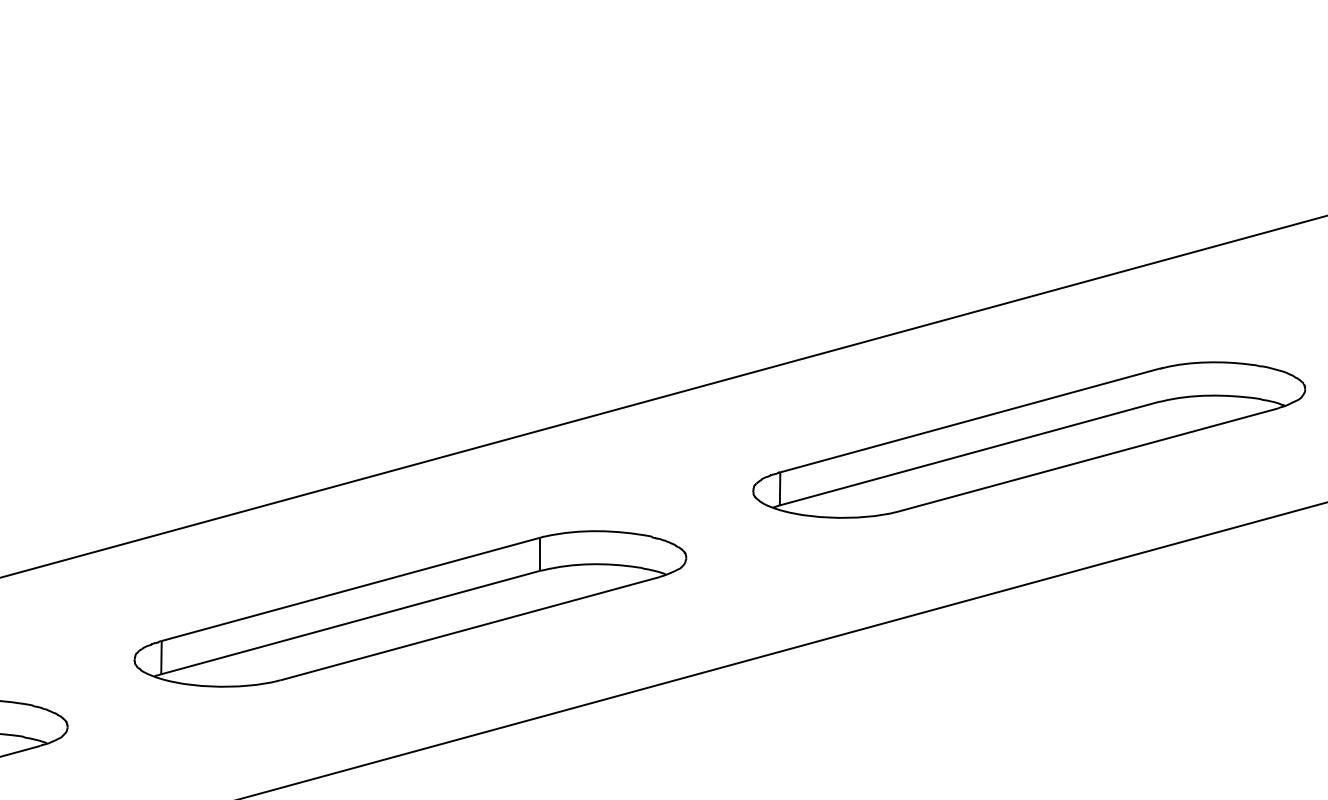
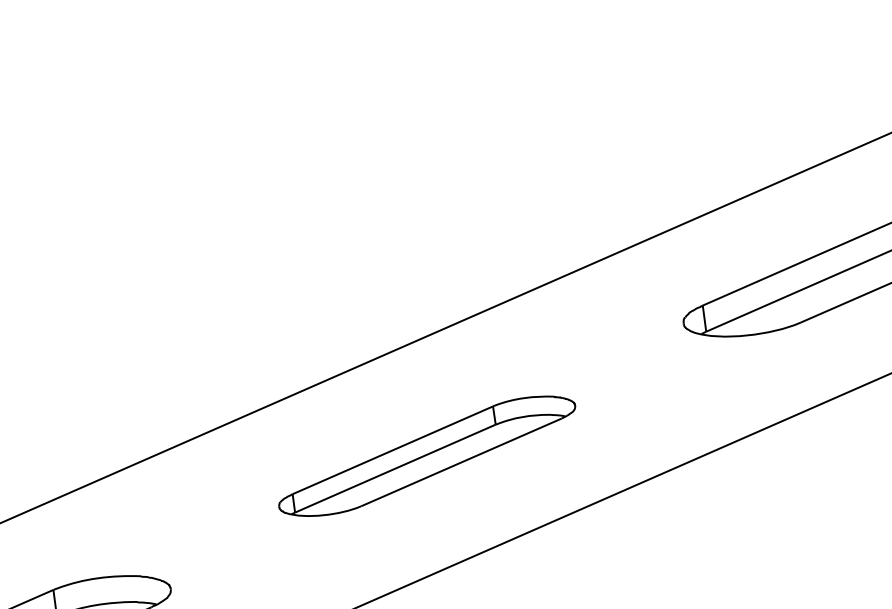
part: (410, 608) -> (427, 455), size x0.7

